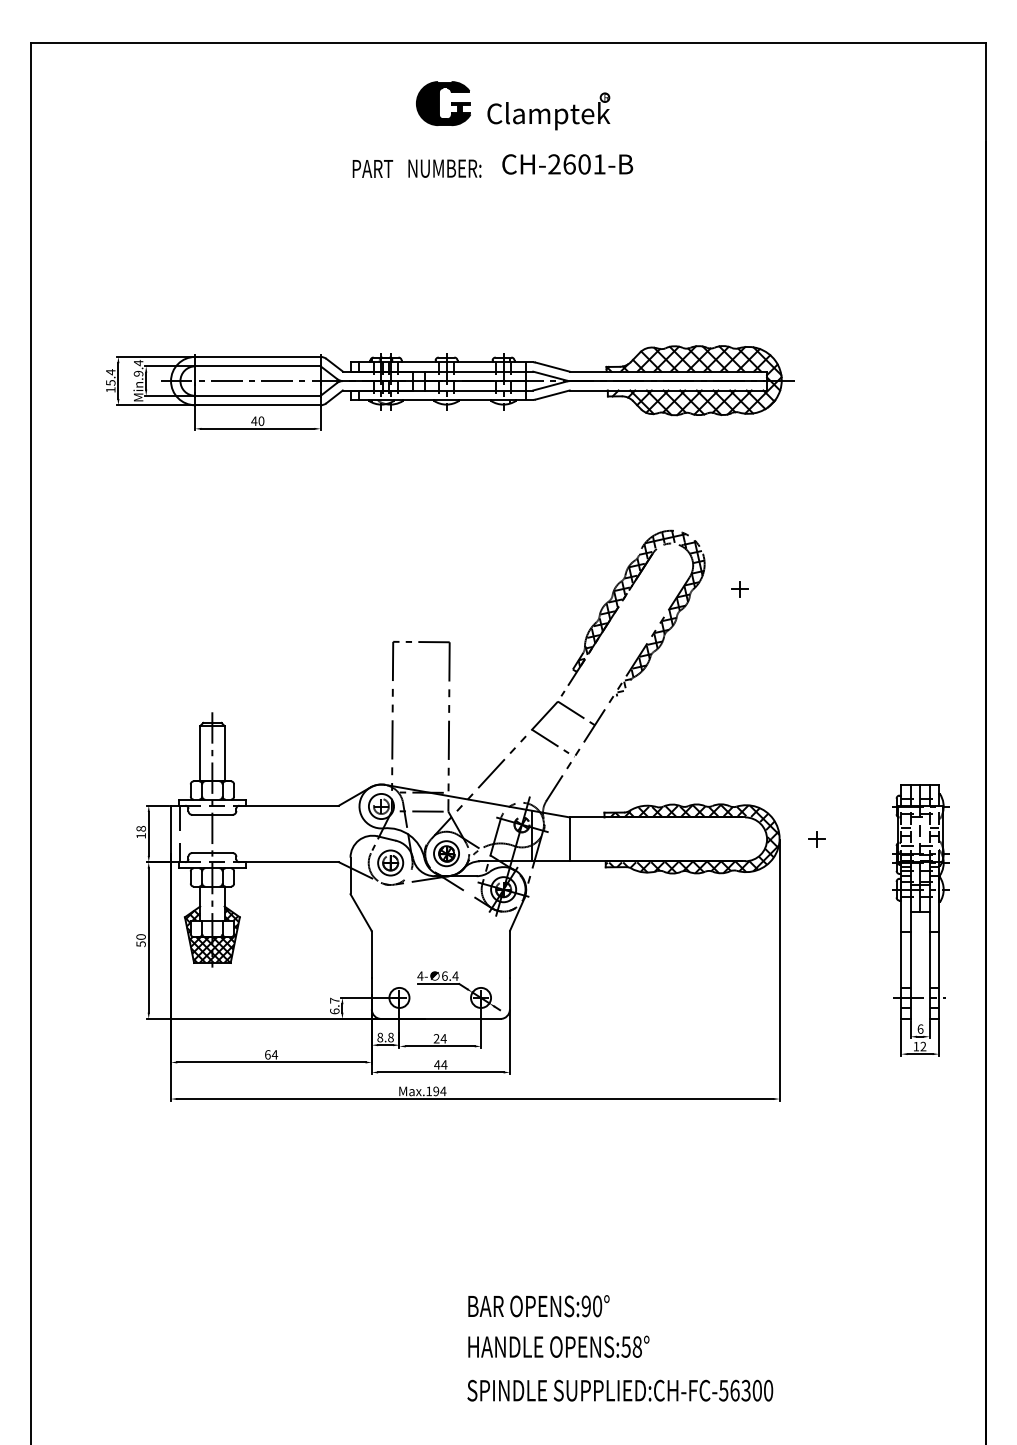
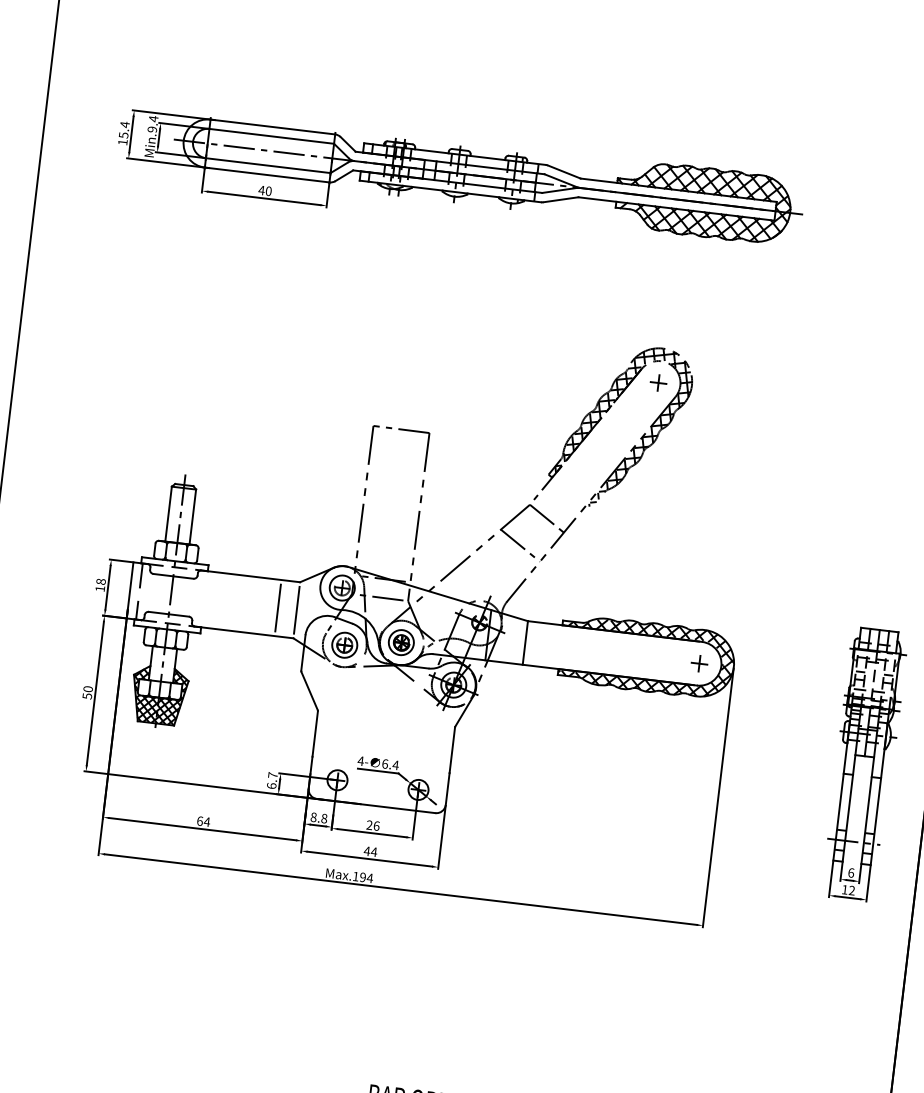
part: (739, 589) -> (657, 382), moved
line: (320, 833) -> (278, 607), added
line: (338, 833) -> (296, 609), added
part: (816, 839) -> (698, 663), moved
text: (443, 1038) -> (376, 825), 24 -> 26

